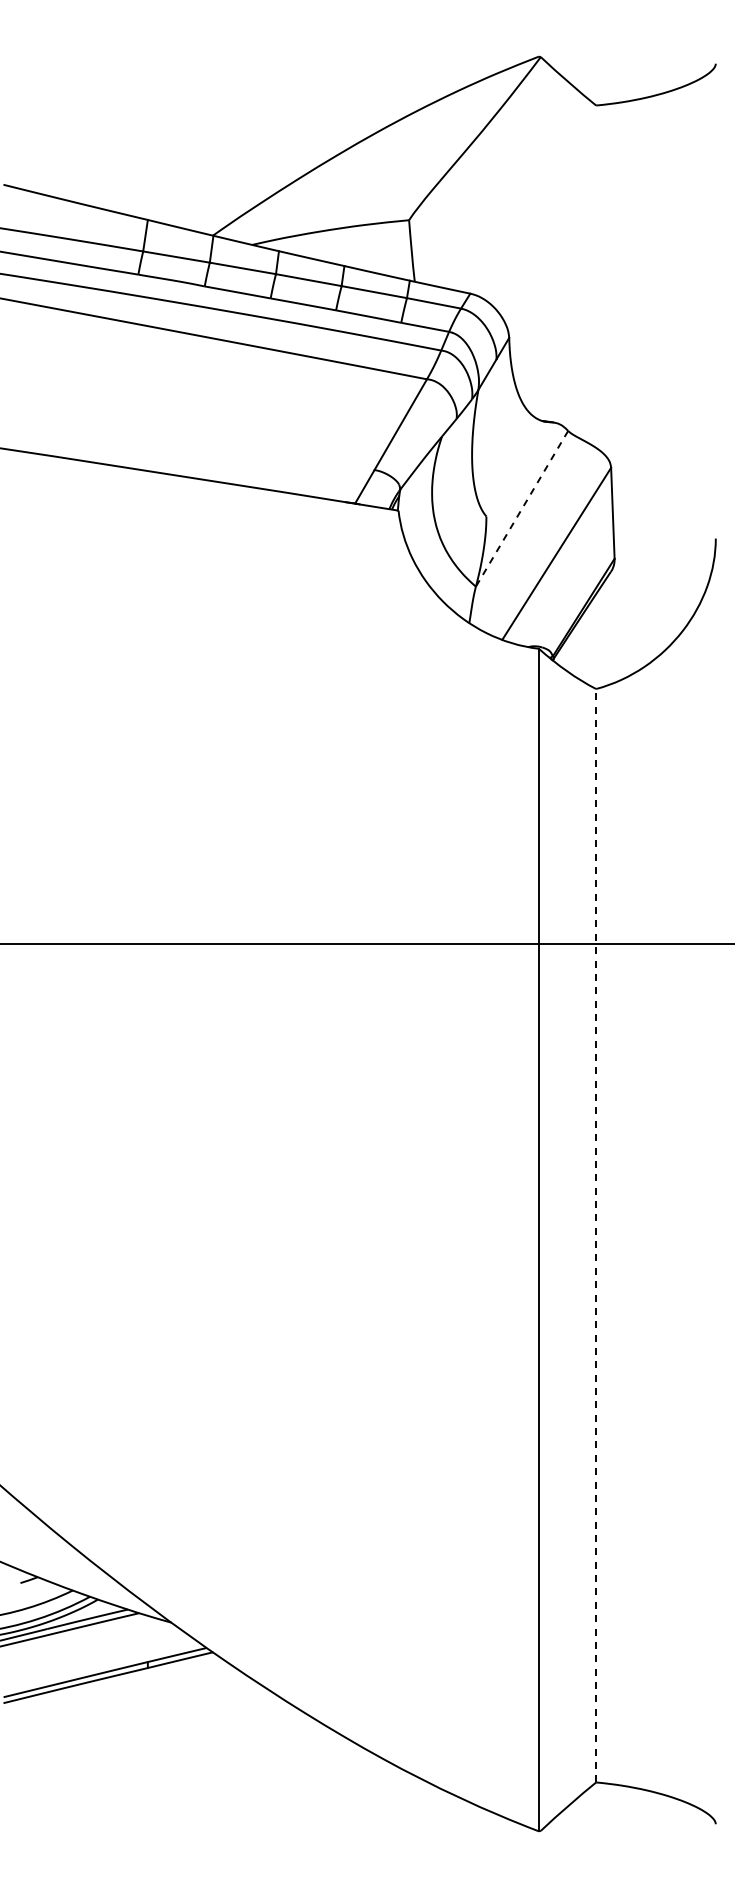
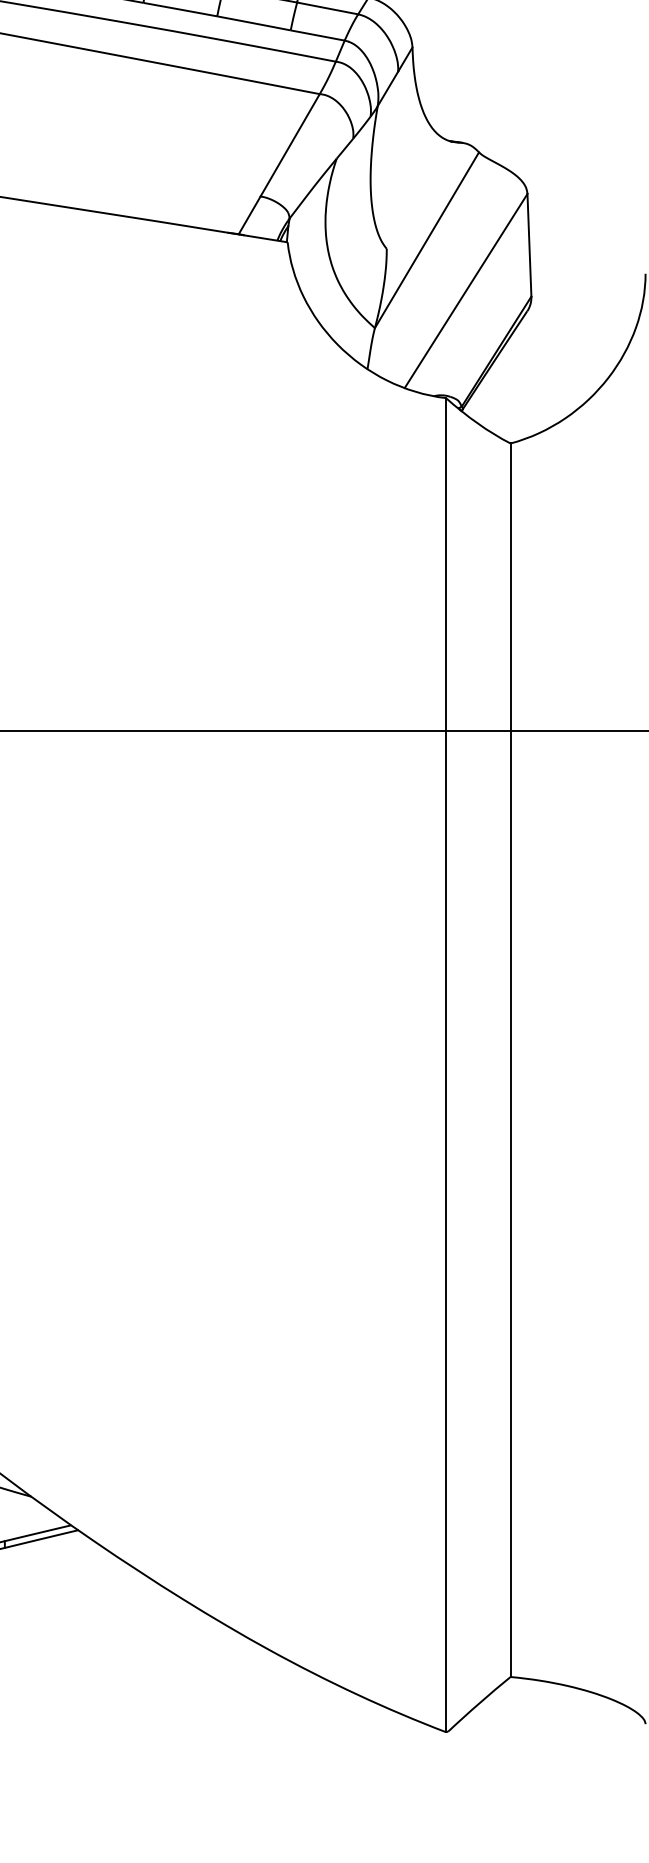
line: (522, 508) -> (427, 239), dashed -> solid
line: (596, 1235) -> (510, 1059), dashed -> solid

